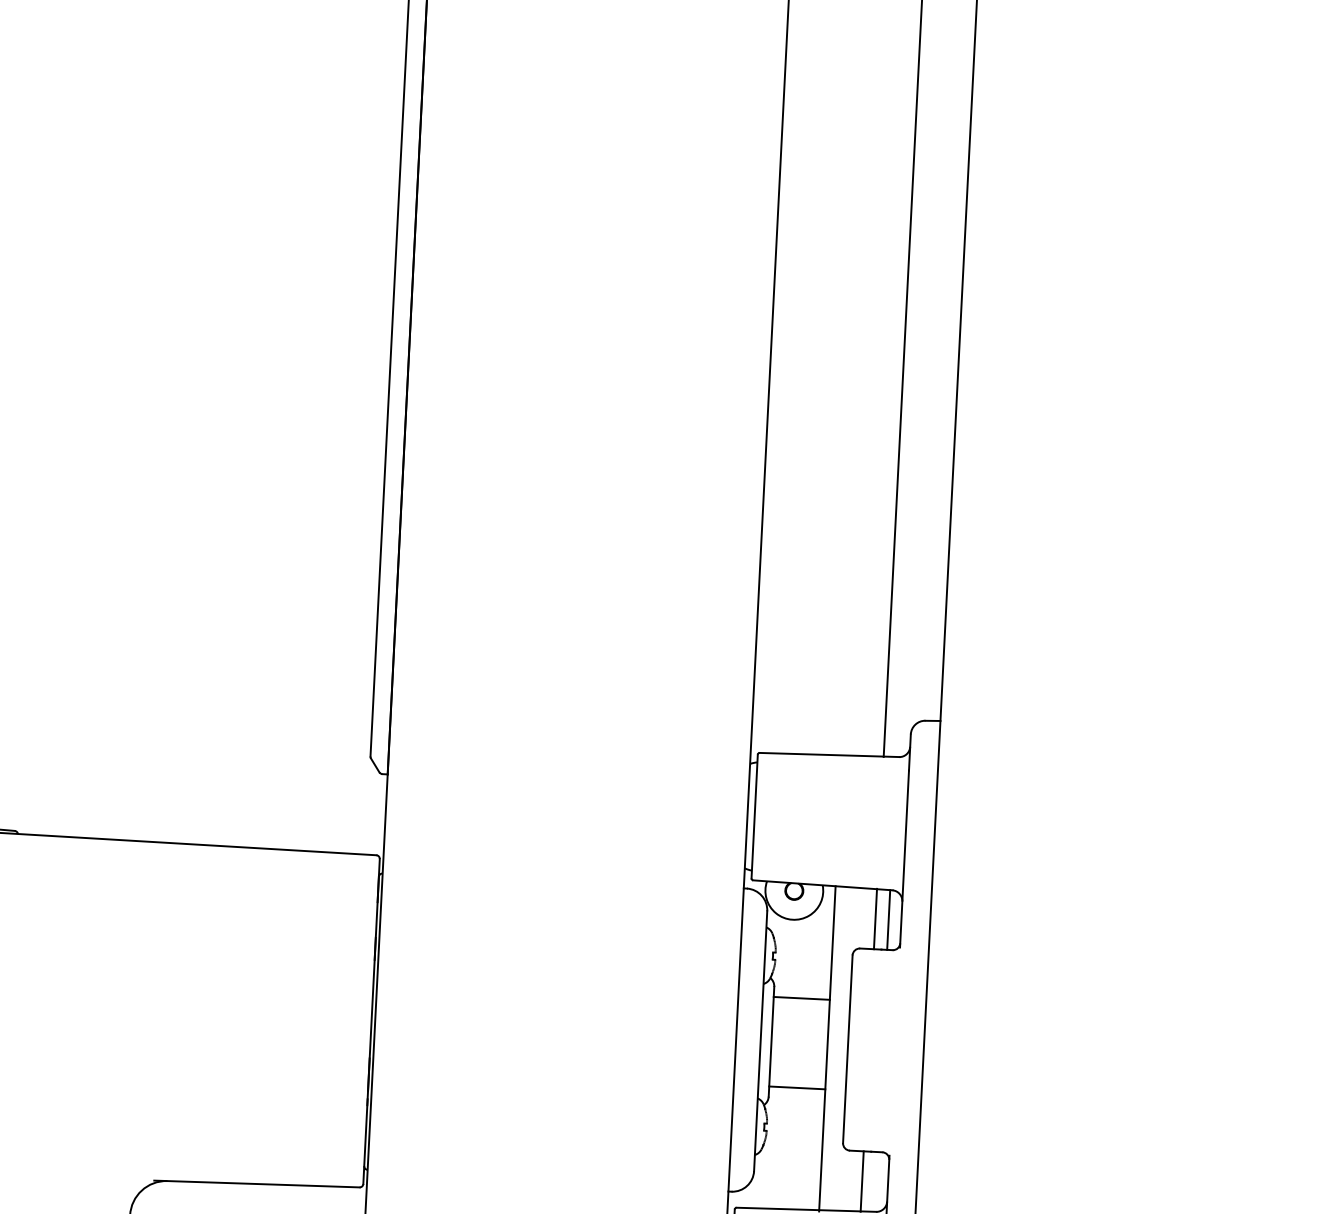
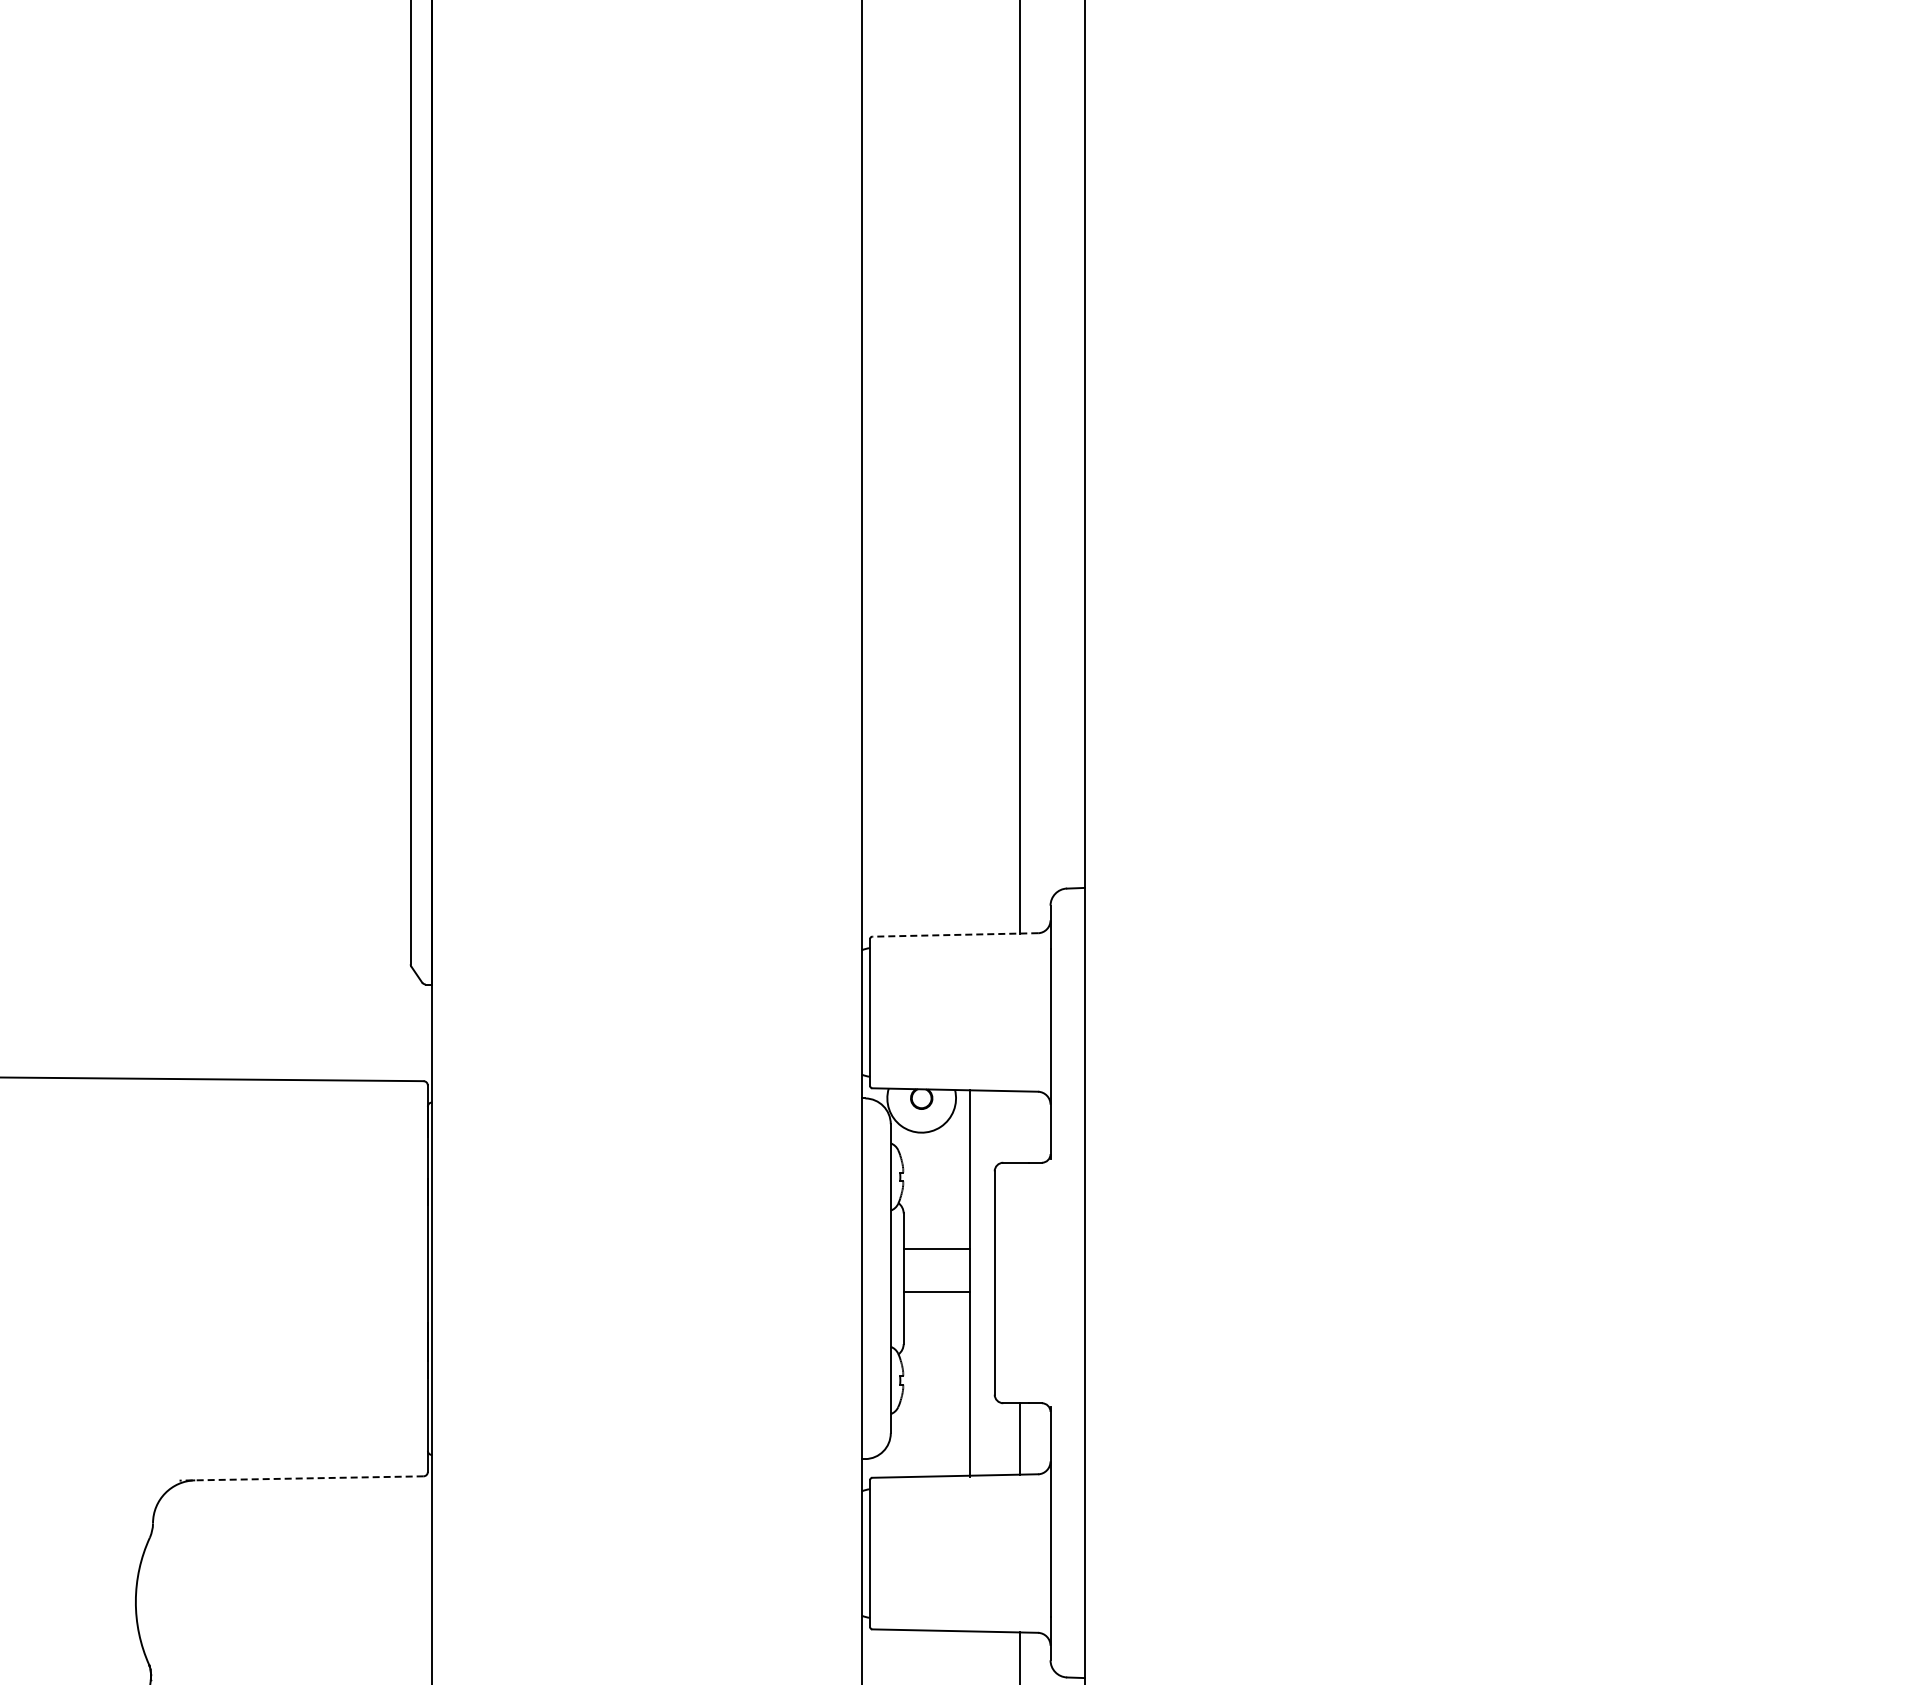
line: (828, 754) -> (954, 934), solid -> dashed
line: (875, 918) -> (1019, 1126), removed
line: (888, 919) -> (1035, 1126), removed
line: (801, 998) -> (936, 1292), moved
line: (796, 1087) -> (936, 1248), moved
line: (256, 1184) -> (301, 1478), solid -> dashed

